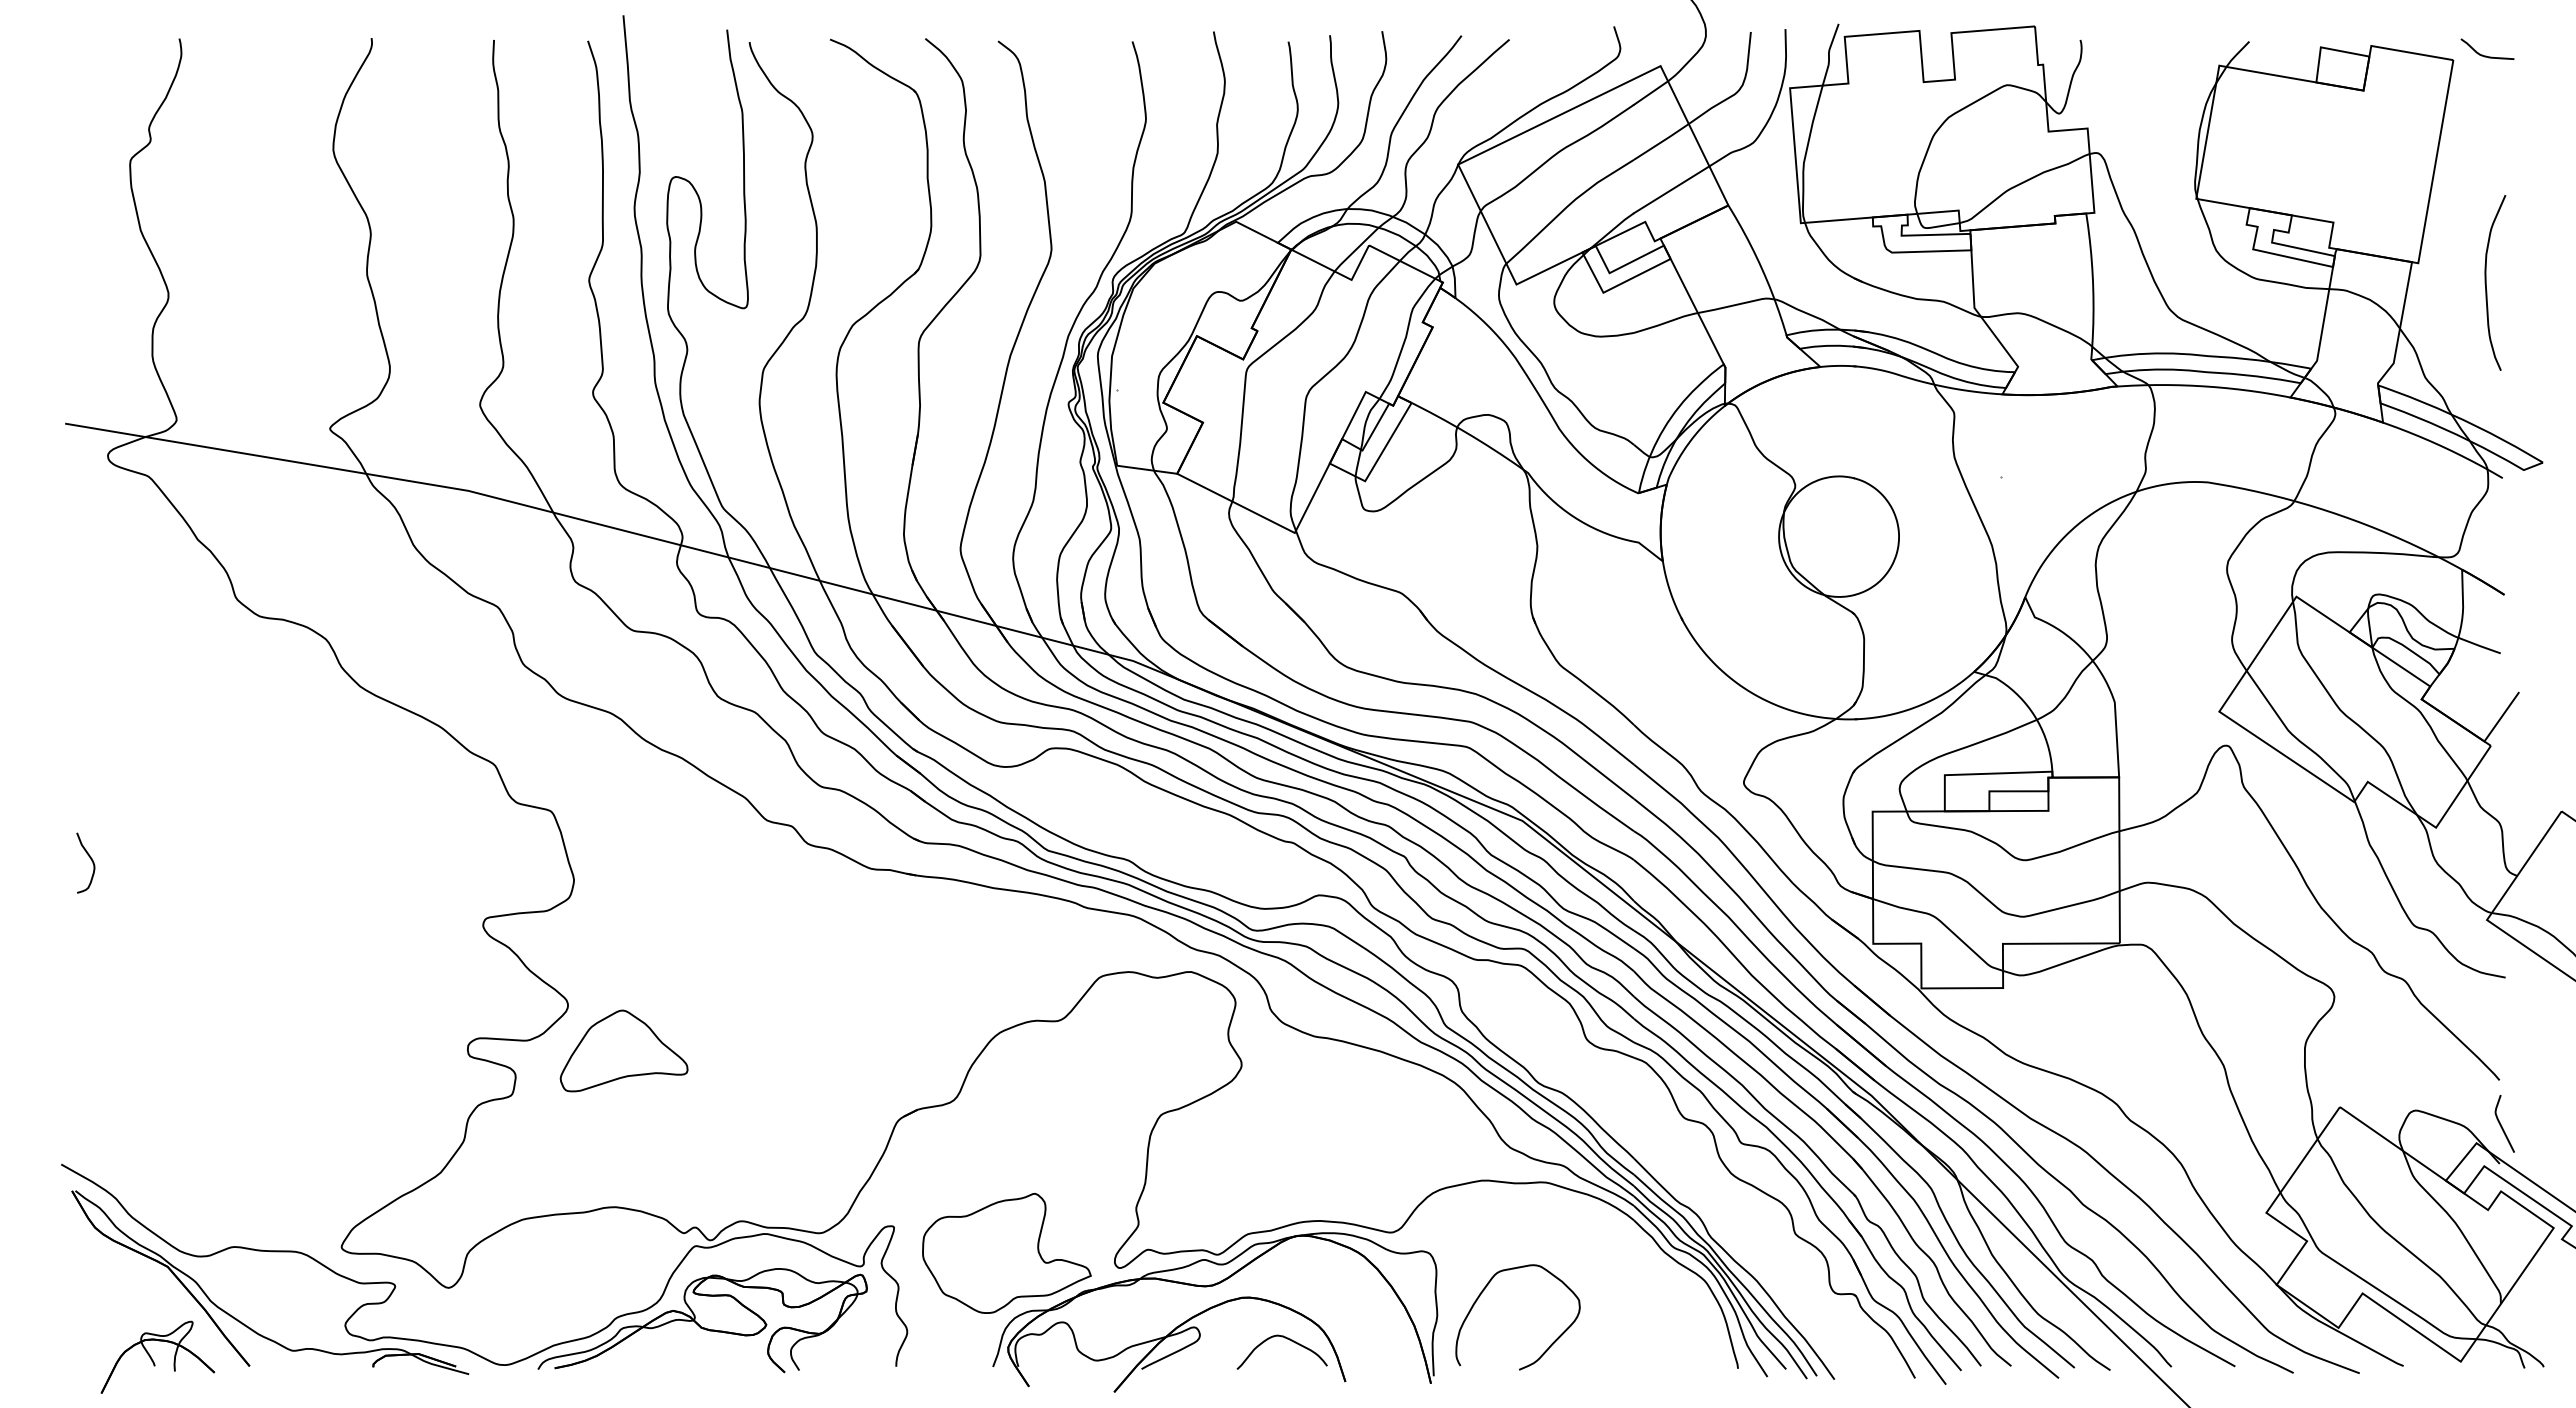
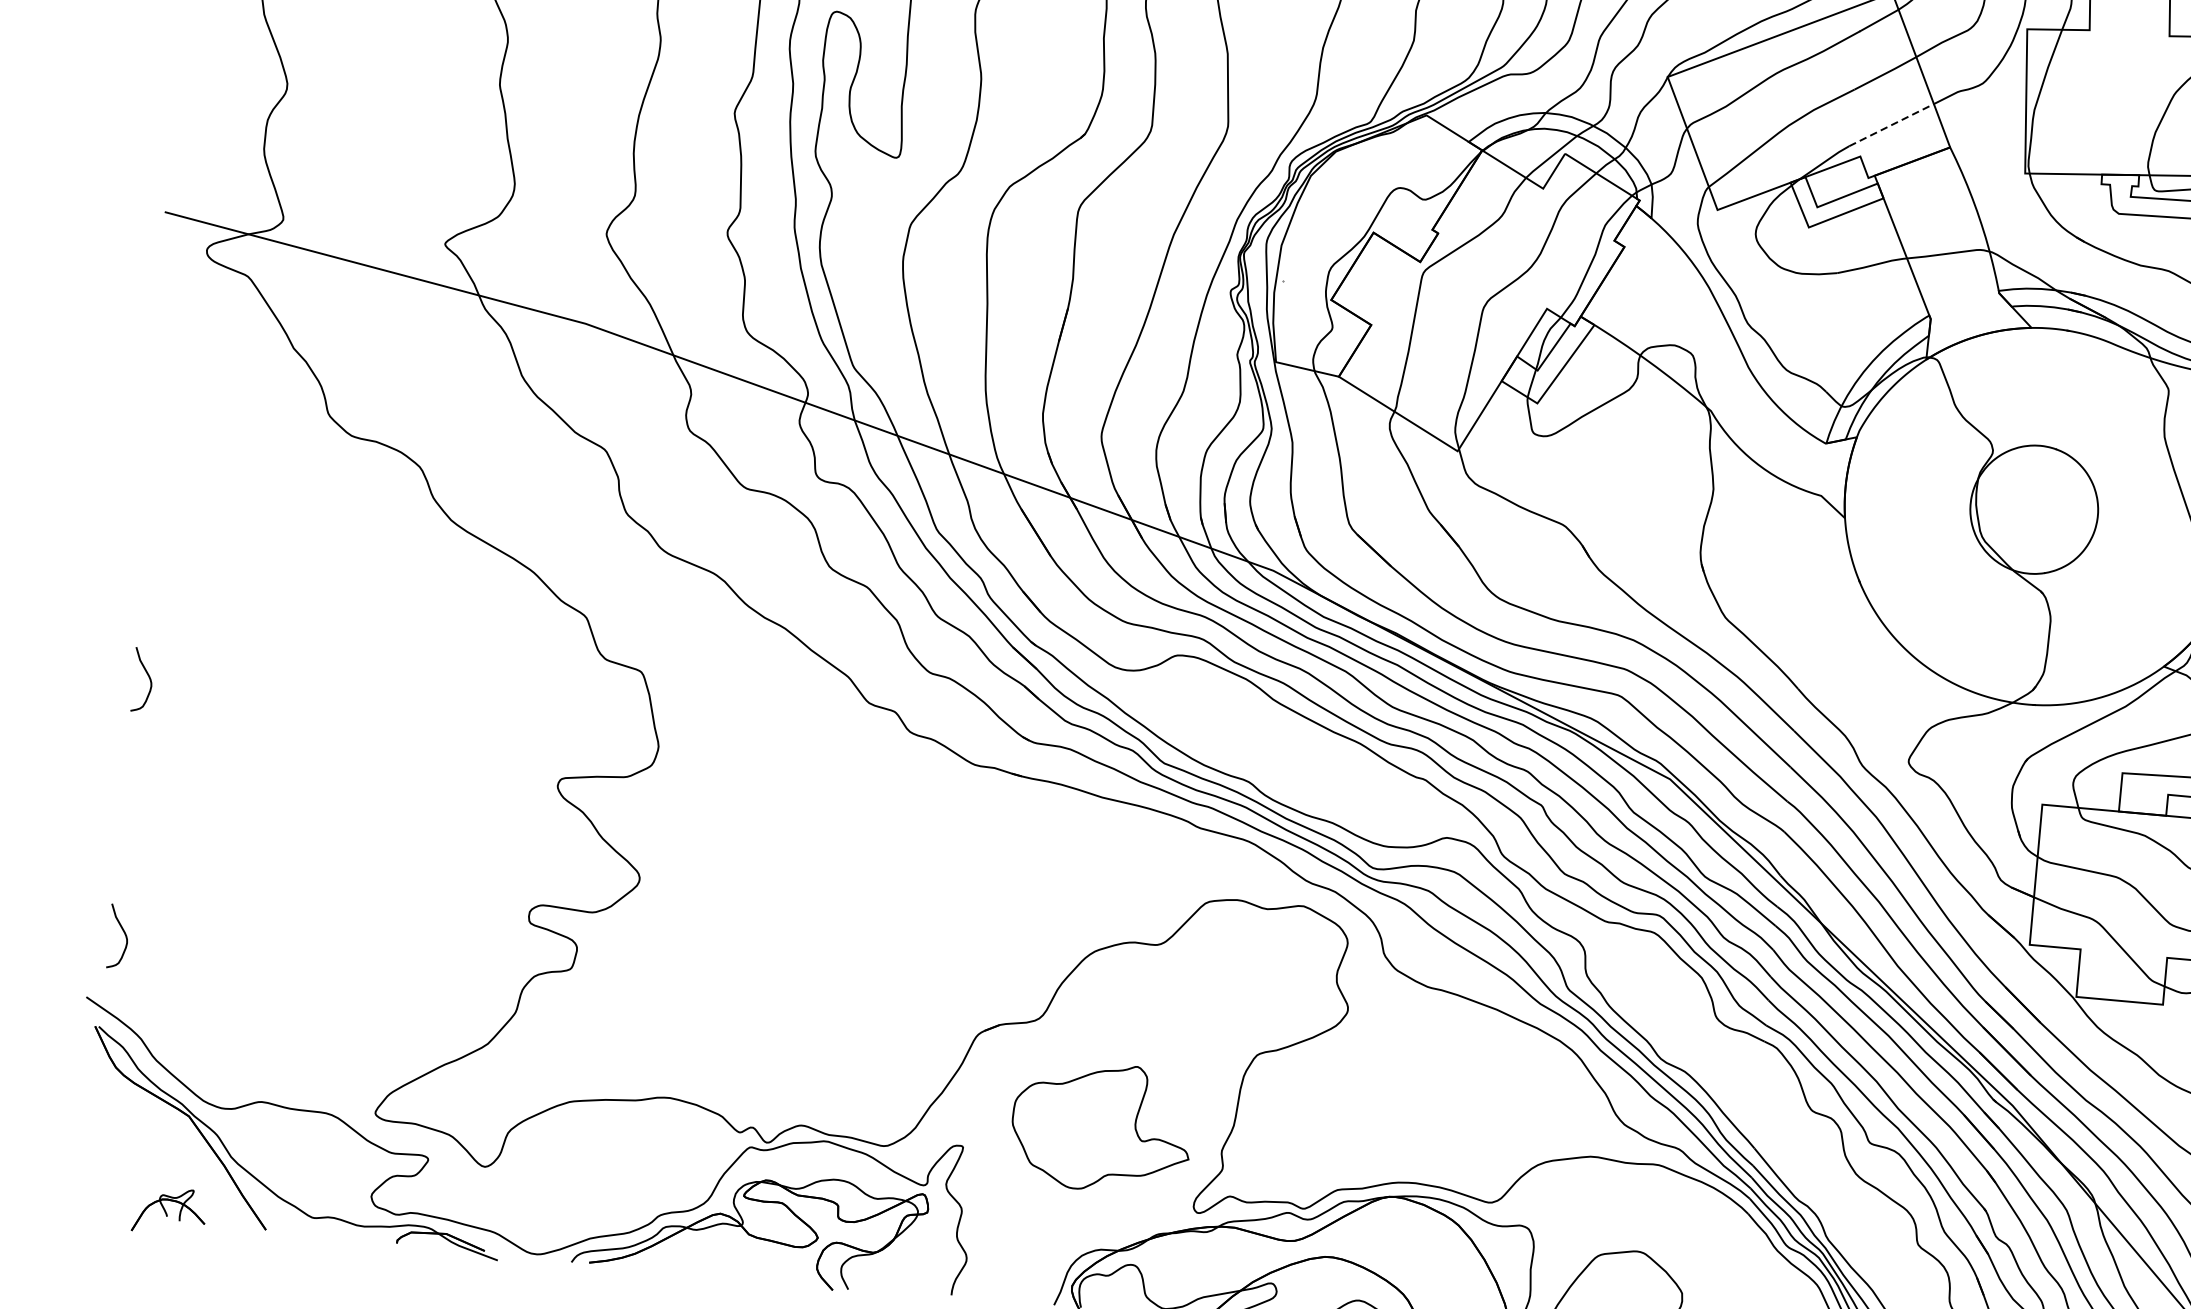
line: (1672, 189) -> (1892, 124), solid -> dashed
part: (623, 1050) -> (693, 932), removed
curve: (90, 1101) -> (123, 933), added
part: (1006, 1253) -> (1101, 1127), moved
part: (157, 1356) -> (169, 1210), size x0.6

